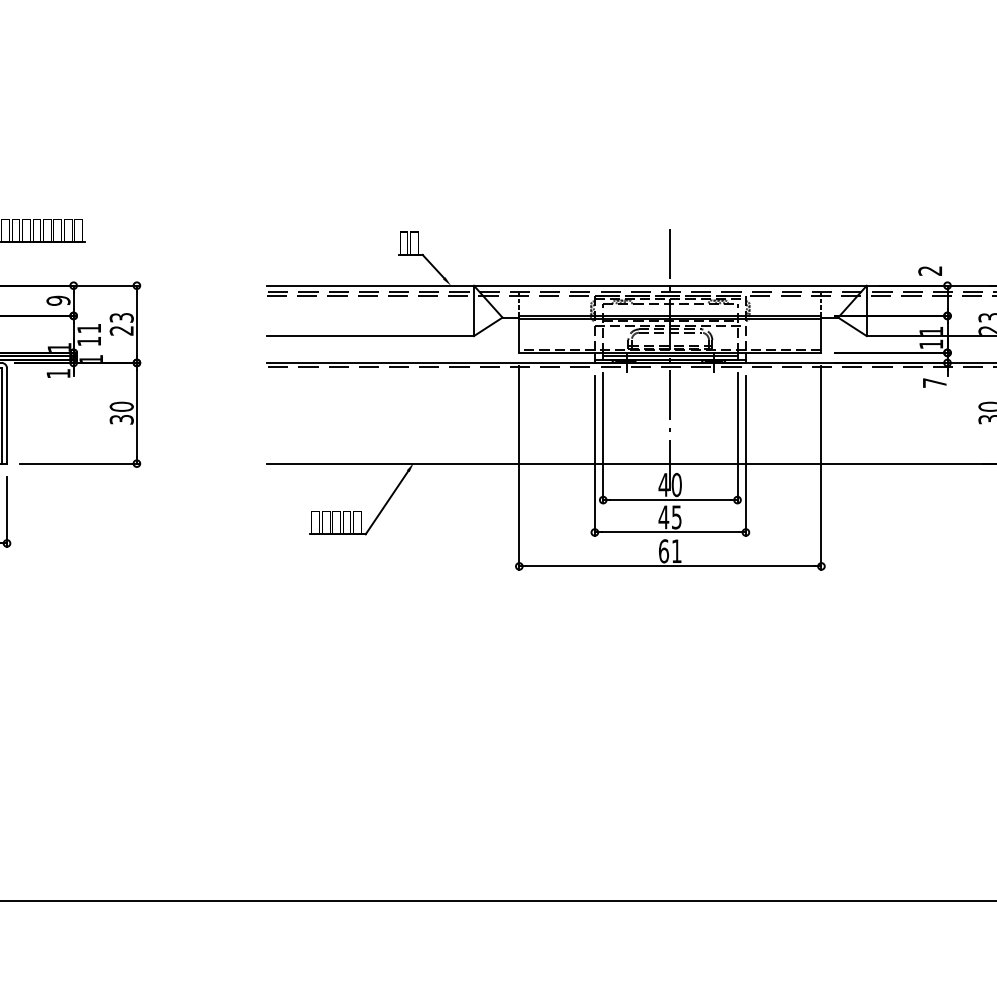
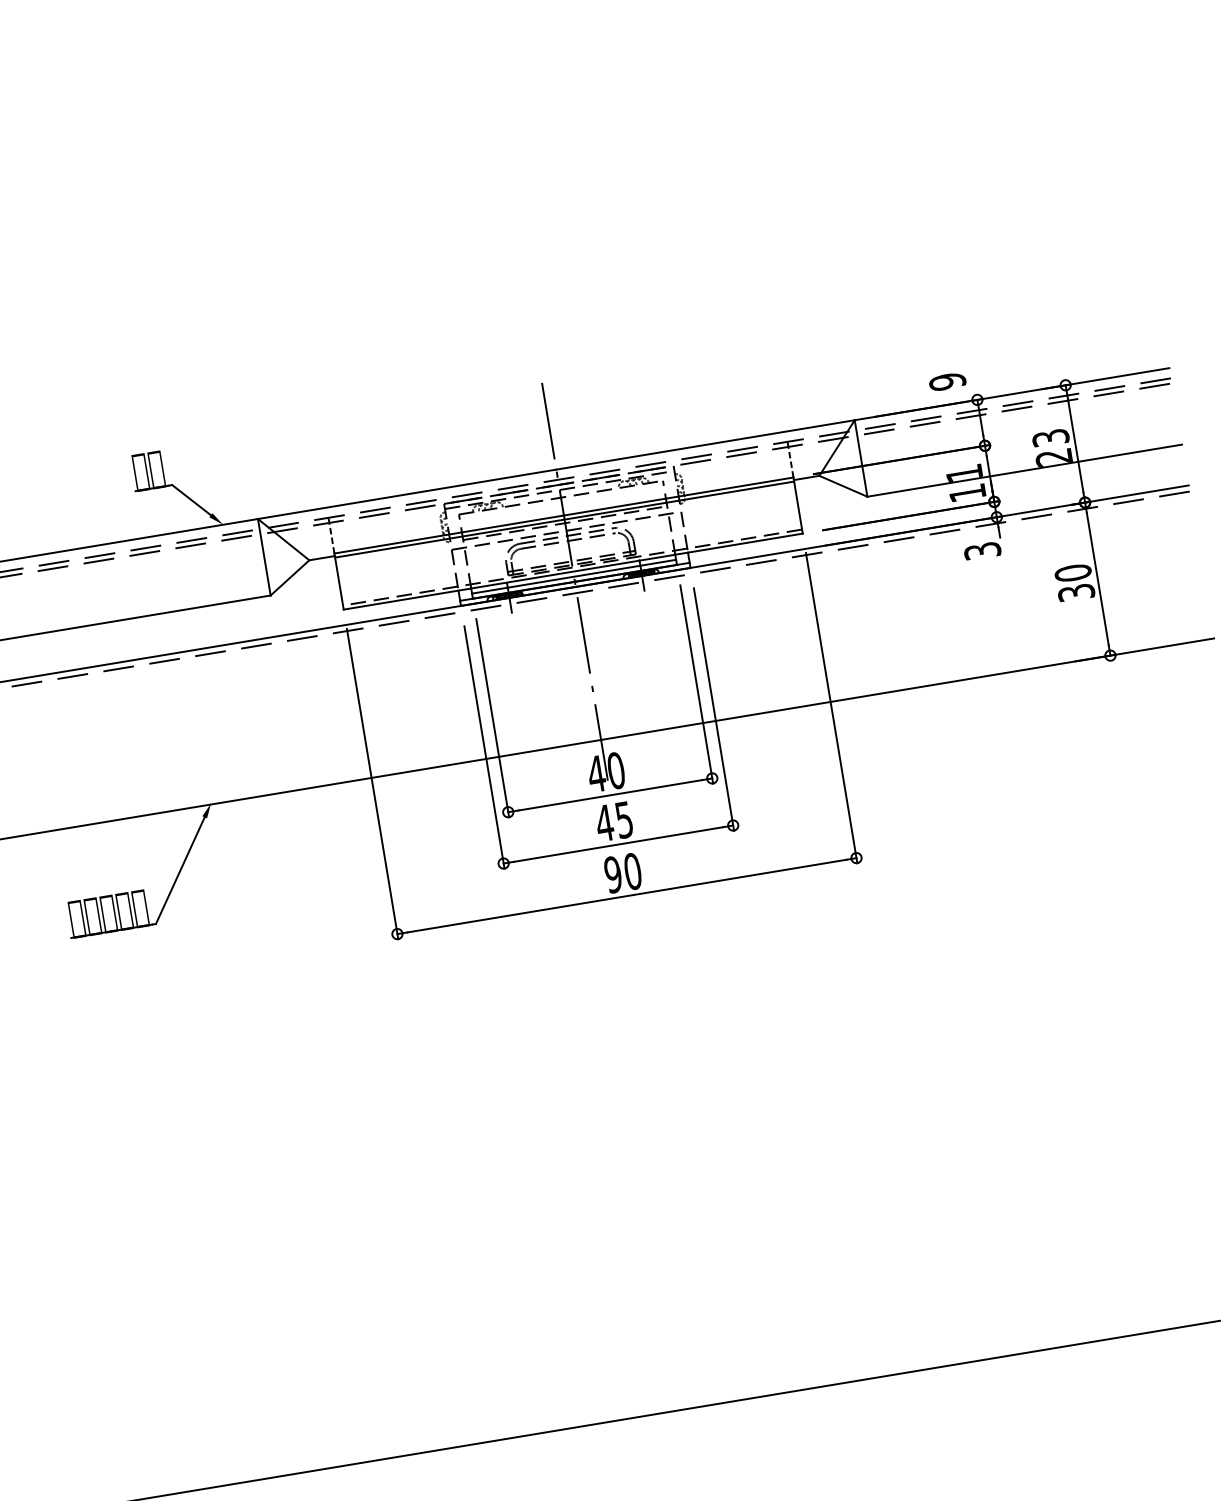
text: (930, 271) -> (948, 382), 2 -> 9
text: (934, 382) -> (981, 550), 7 -> 3
text: (669, 551) -> (621, 873), 61 -> 90

